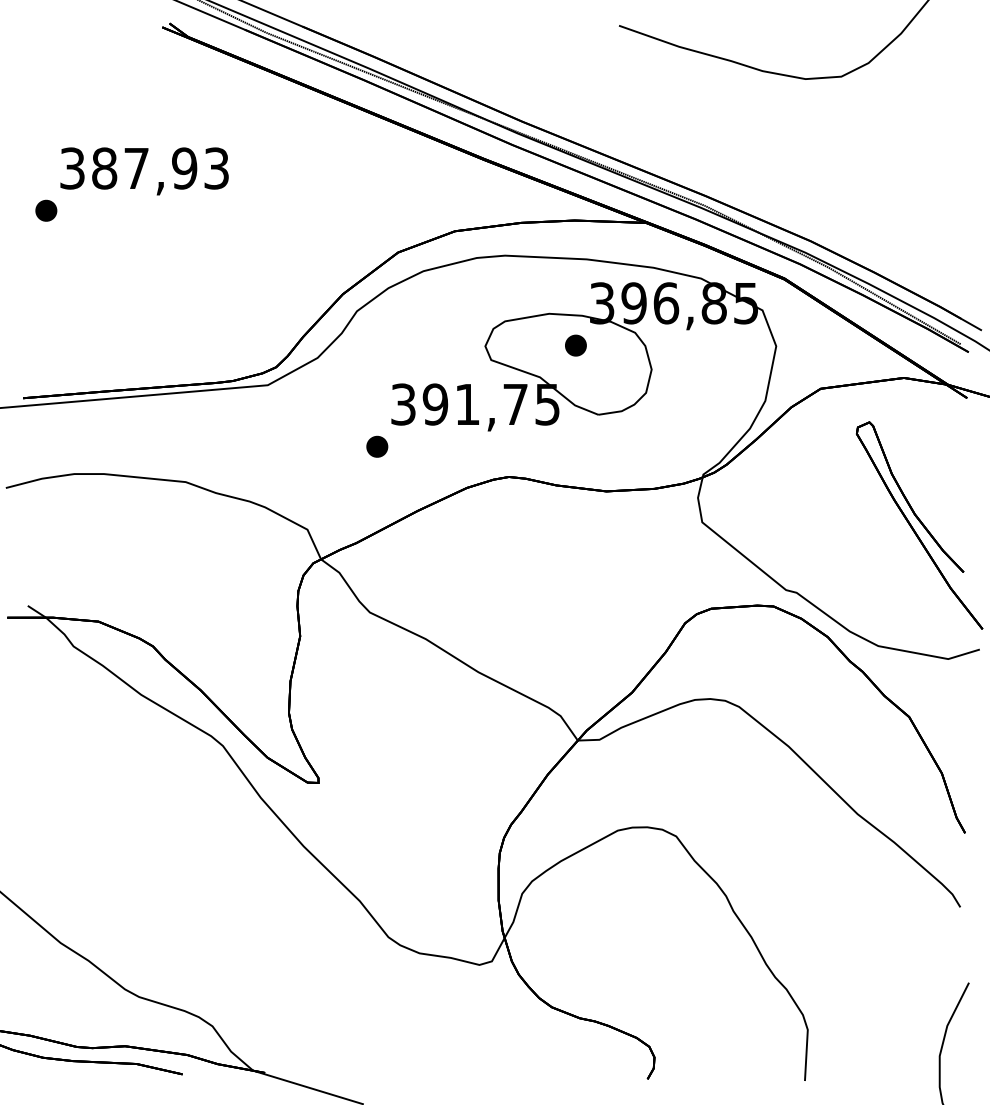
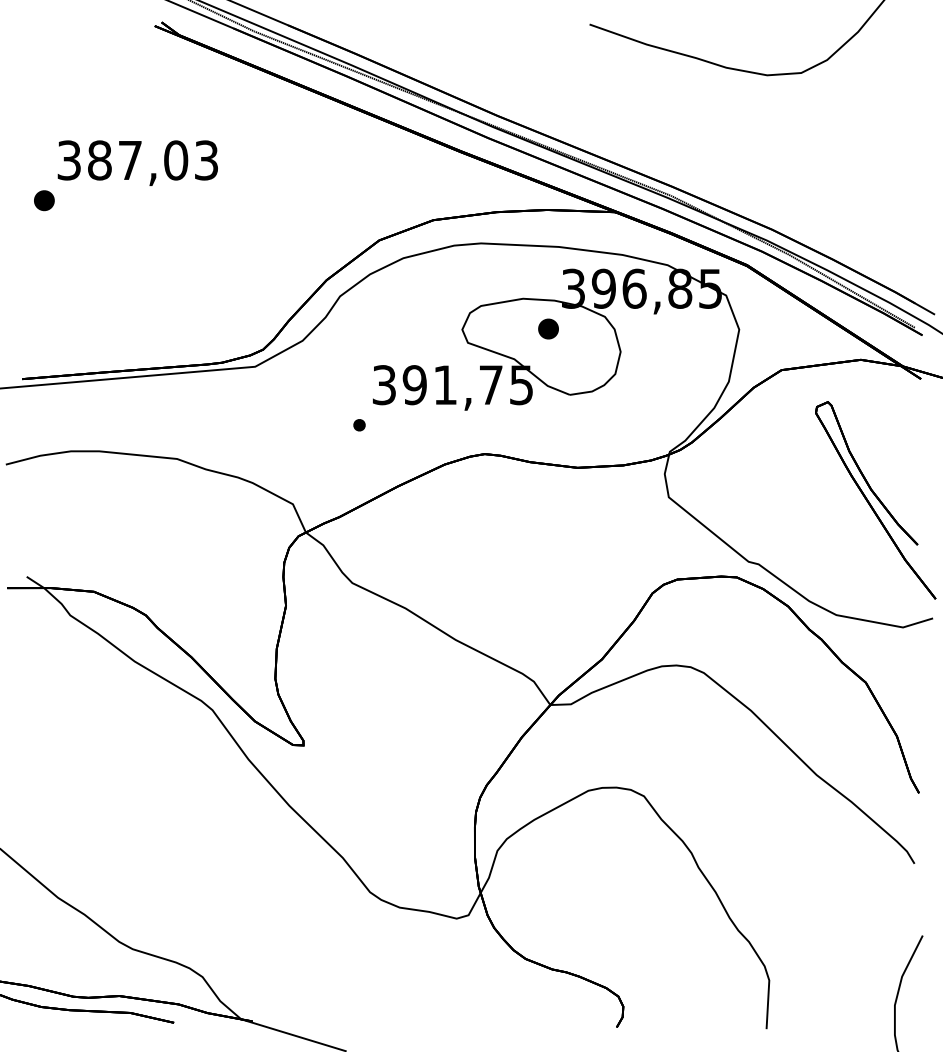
text: (184, 168) -> (175, 160), 387,93 -> 387,03
part: (377, 446) -> (359, 425), size x0.6

